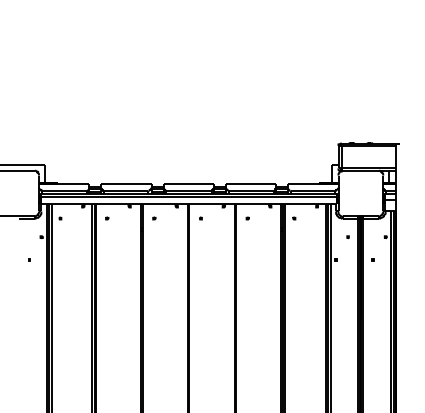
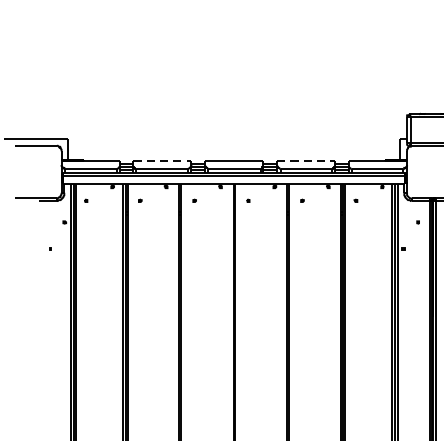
line: (126, 183) -> (162, 160), solid -> dashed
line: (251, 183) -> (306, 160), solid -> dashed

